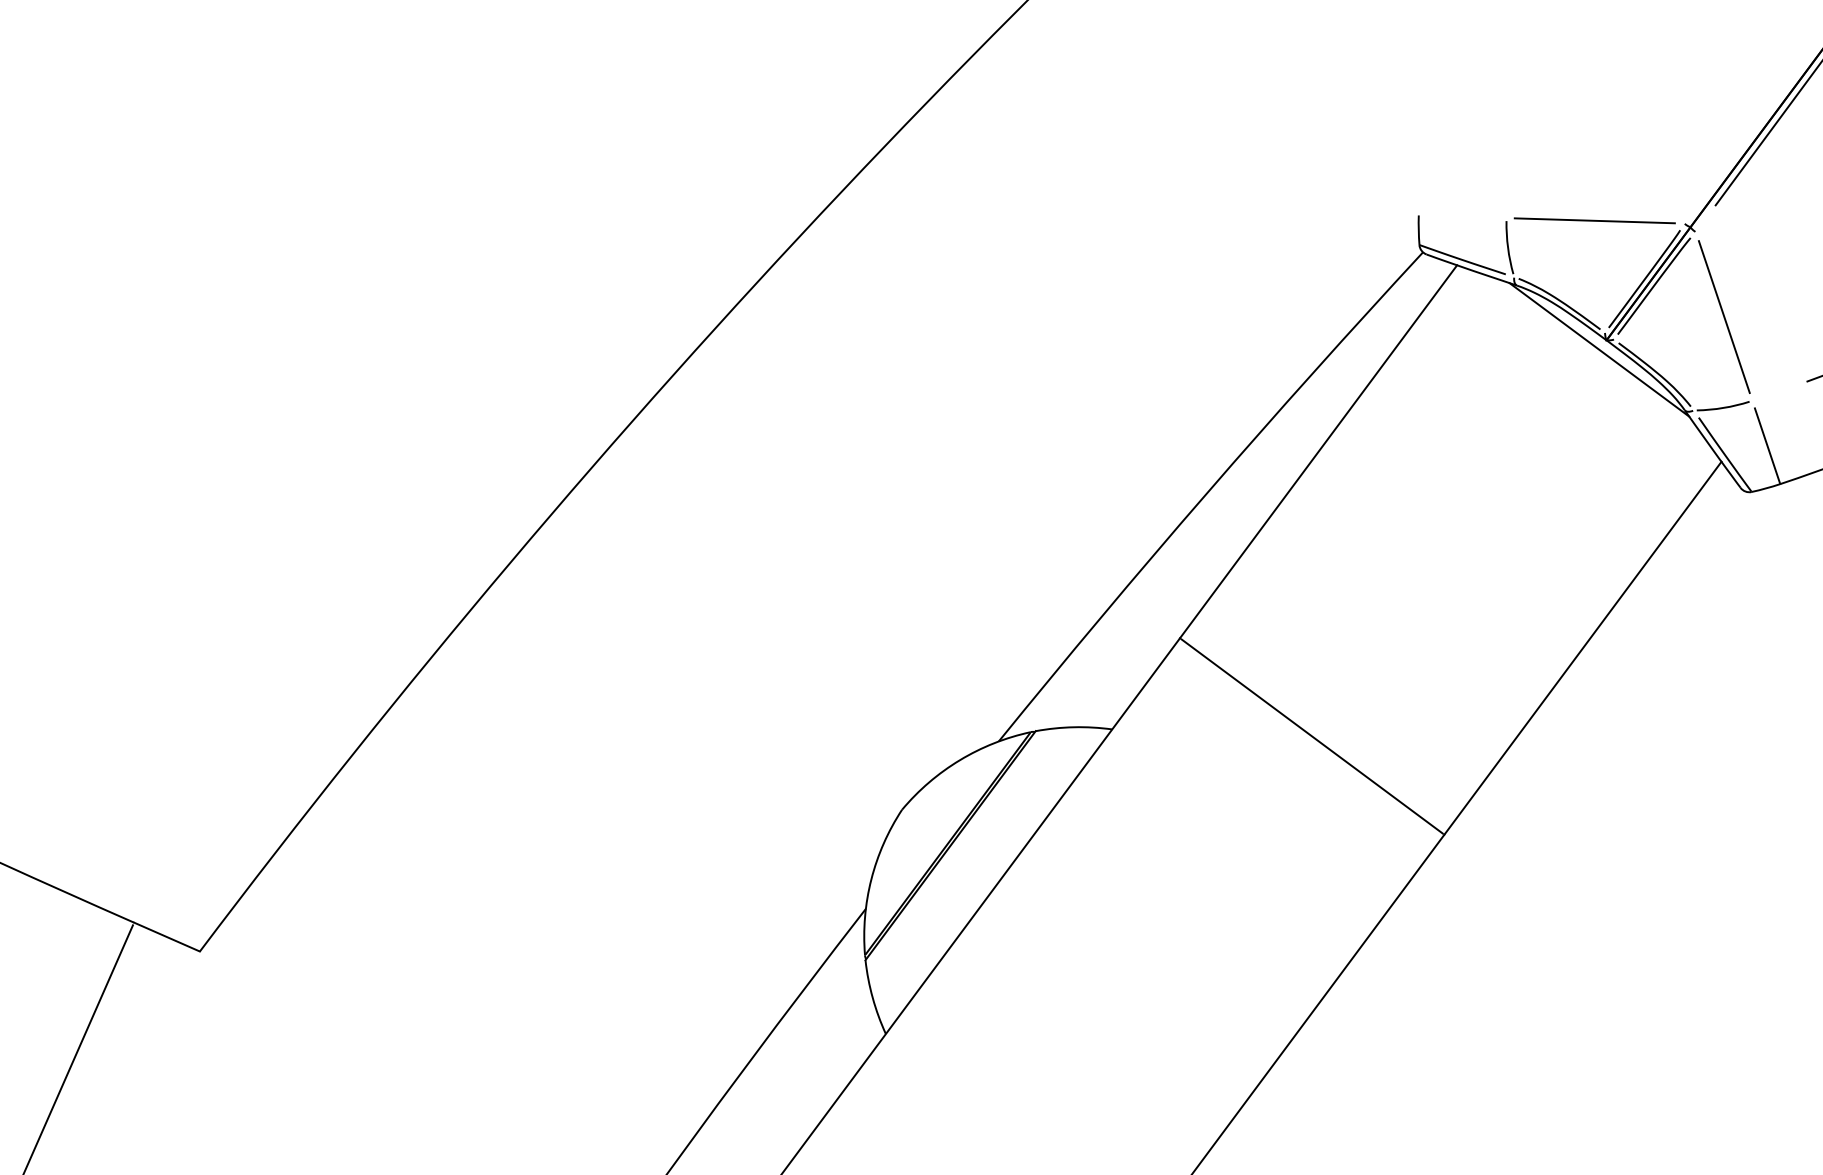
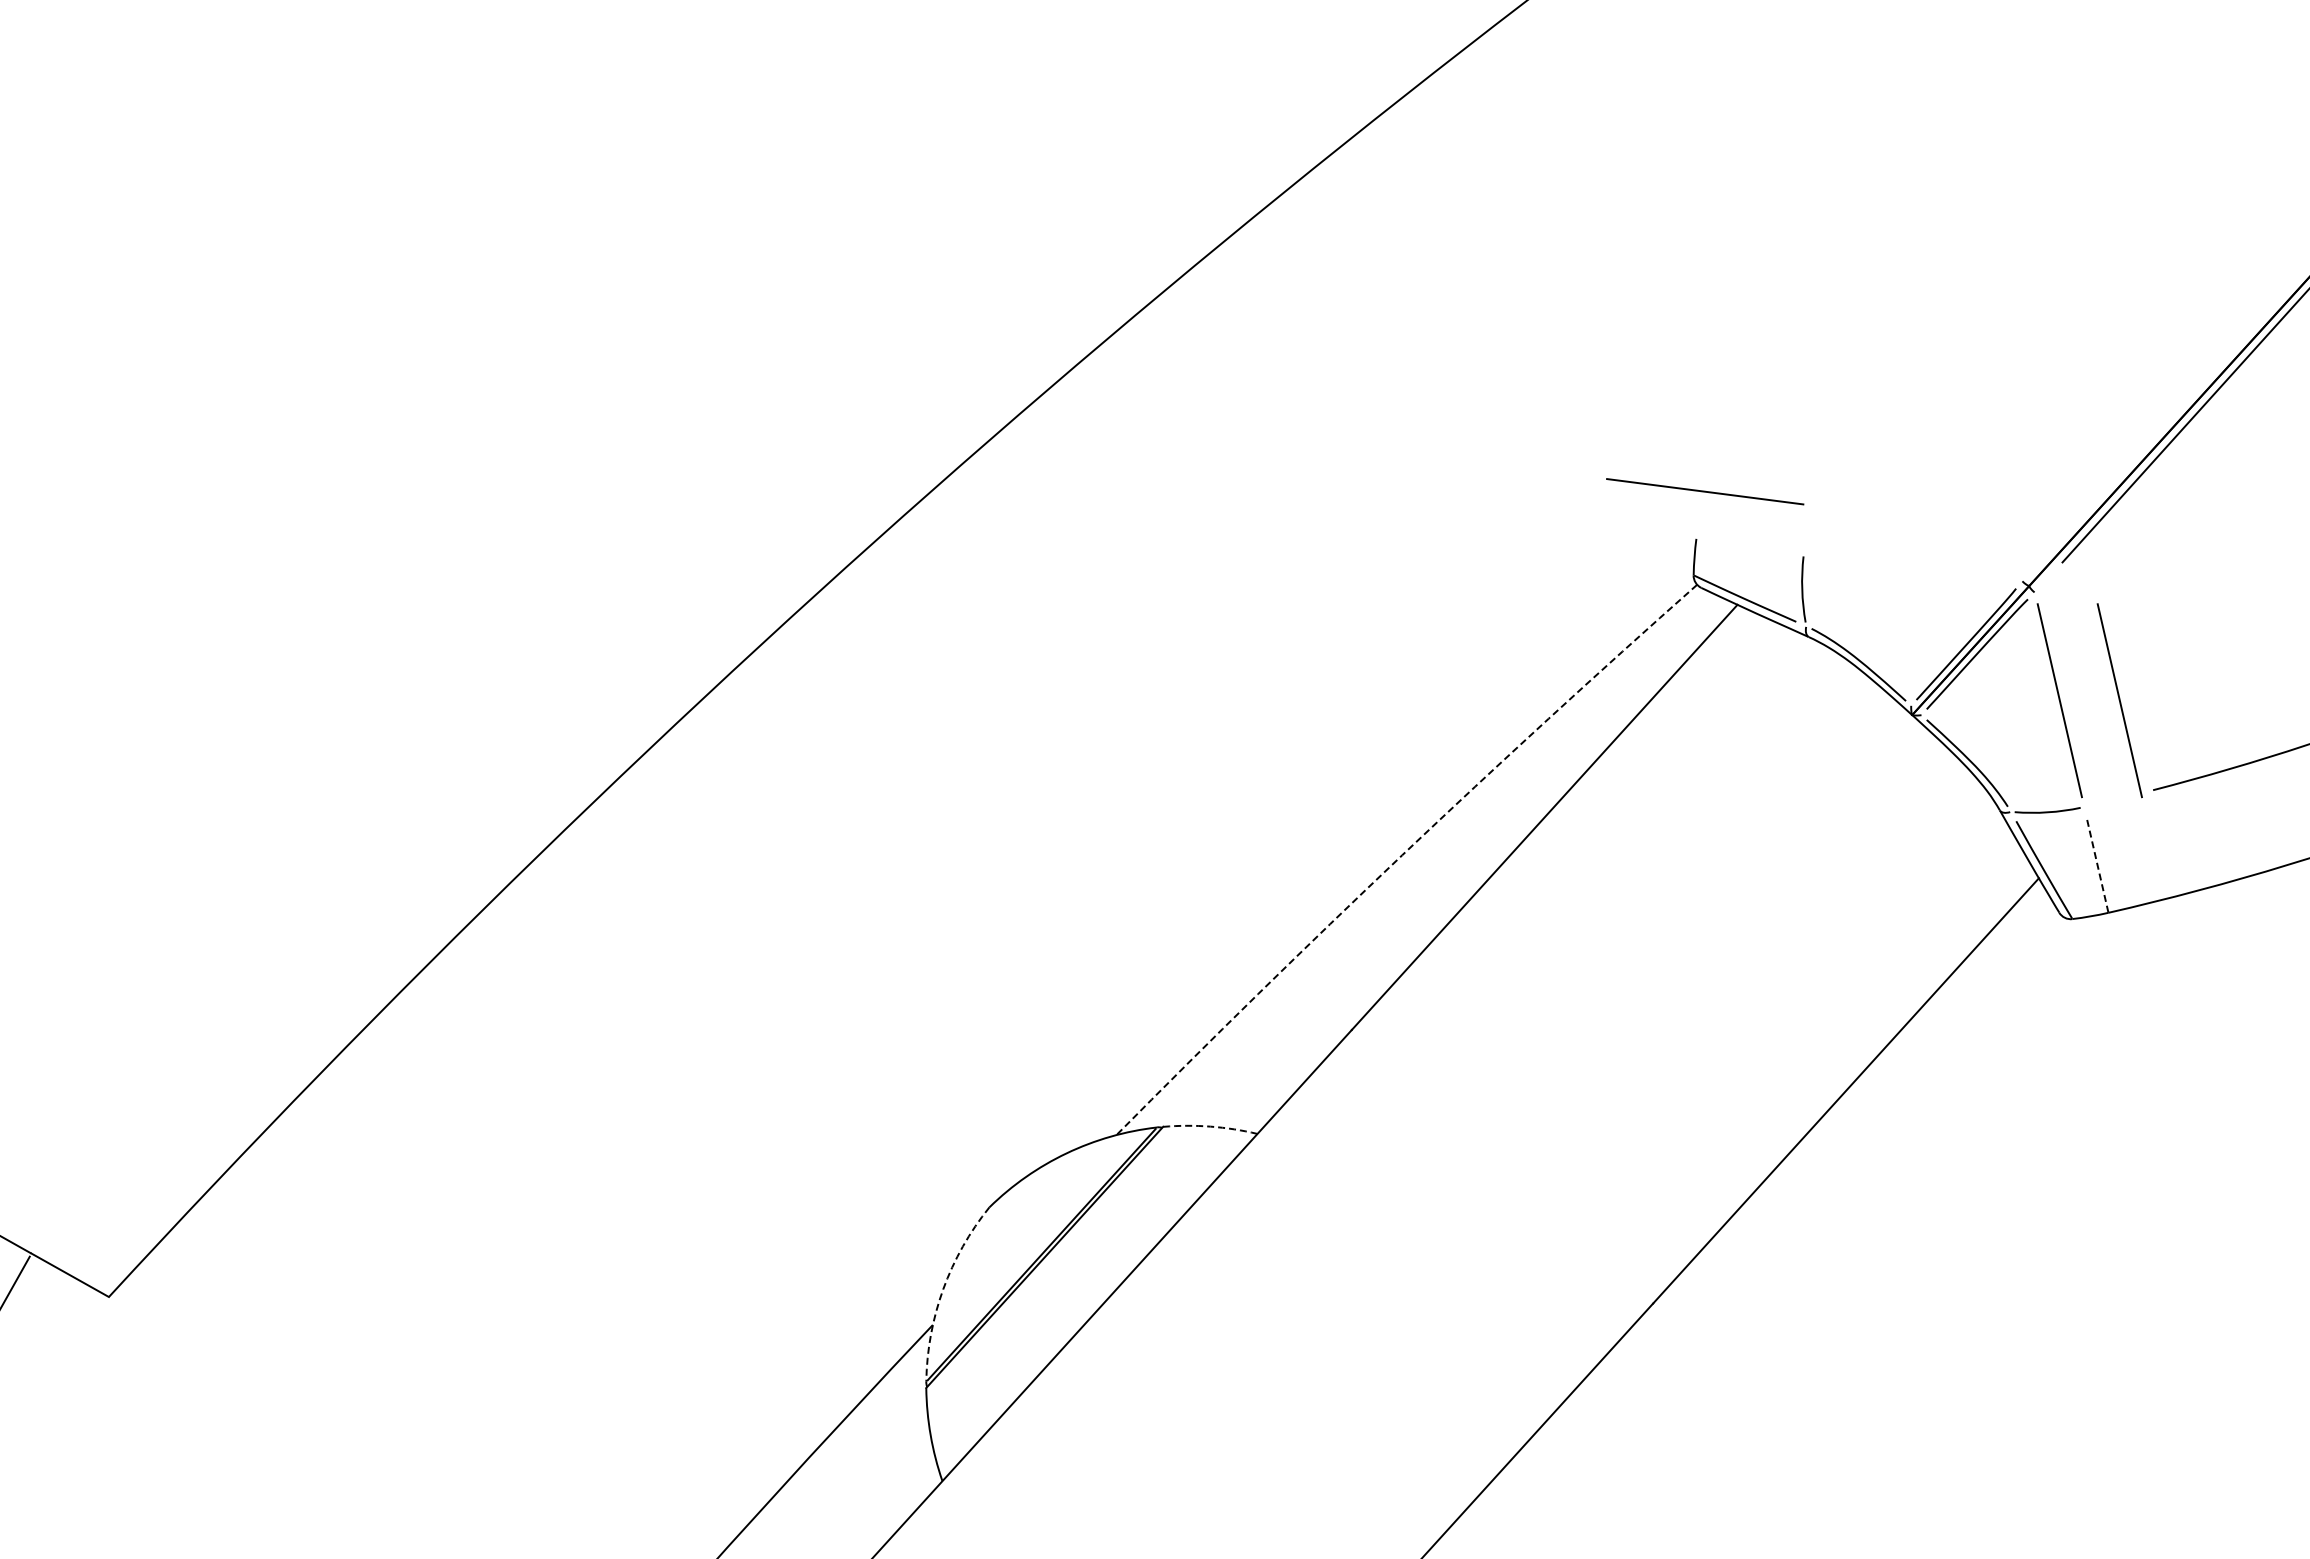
line: (1595, 220) -> (1705, 491), moved
line: (1772, 312) -> (2119, 700), added
line: (1598, 349) -> (1901, 725), removed
line: (1767, 446) -> (2097, 864), solid -> dashed
arc: (1207, 493) -> (1402, 855), solid -> dashed
arc: (1073, 727) -> (1210, 1126), solid -> dashed
line: (1312, 736) -> (1502, 1166), removed
arc: (871, 879) -> (943, 1289), solid -> dashed

